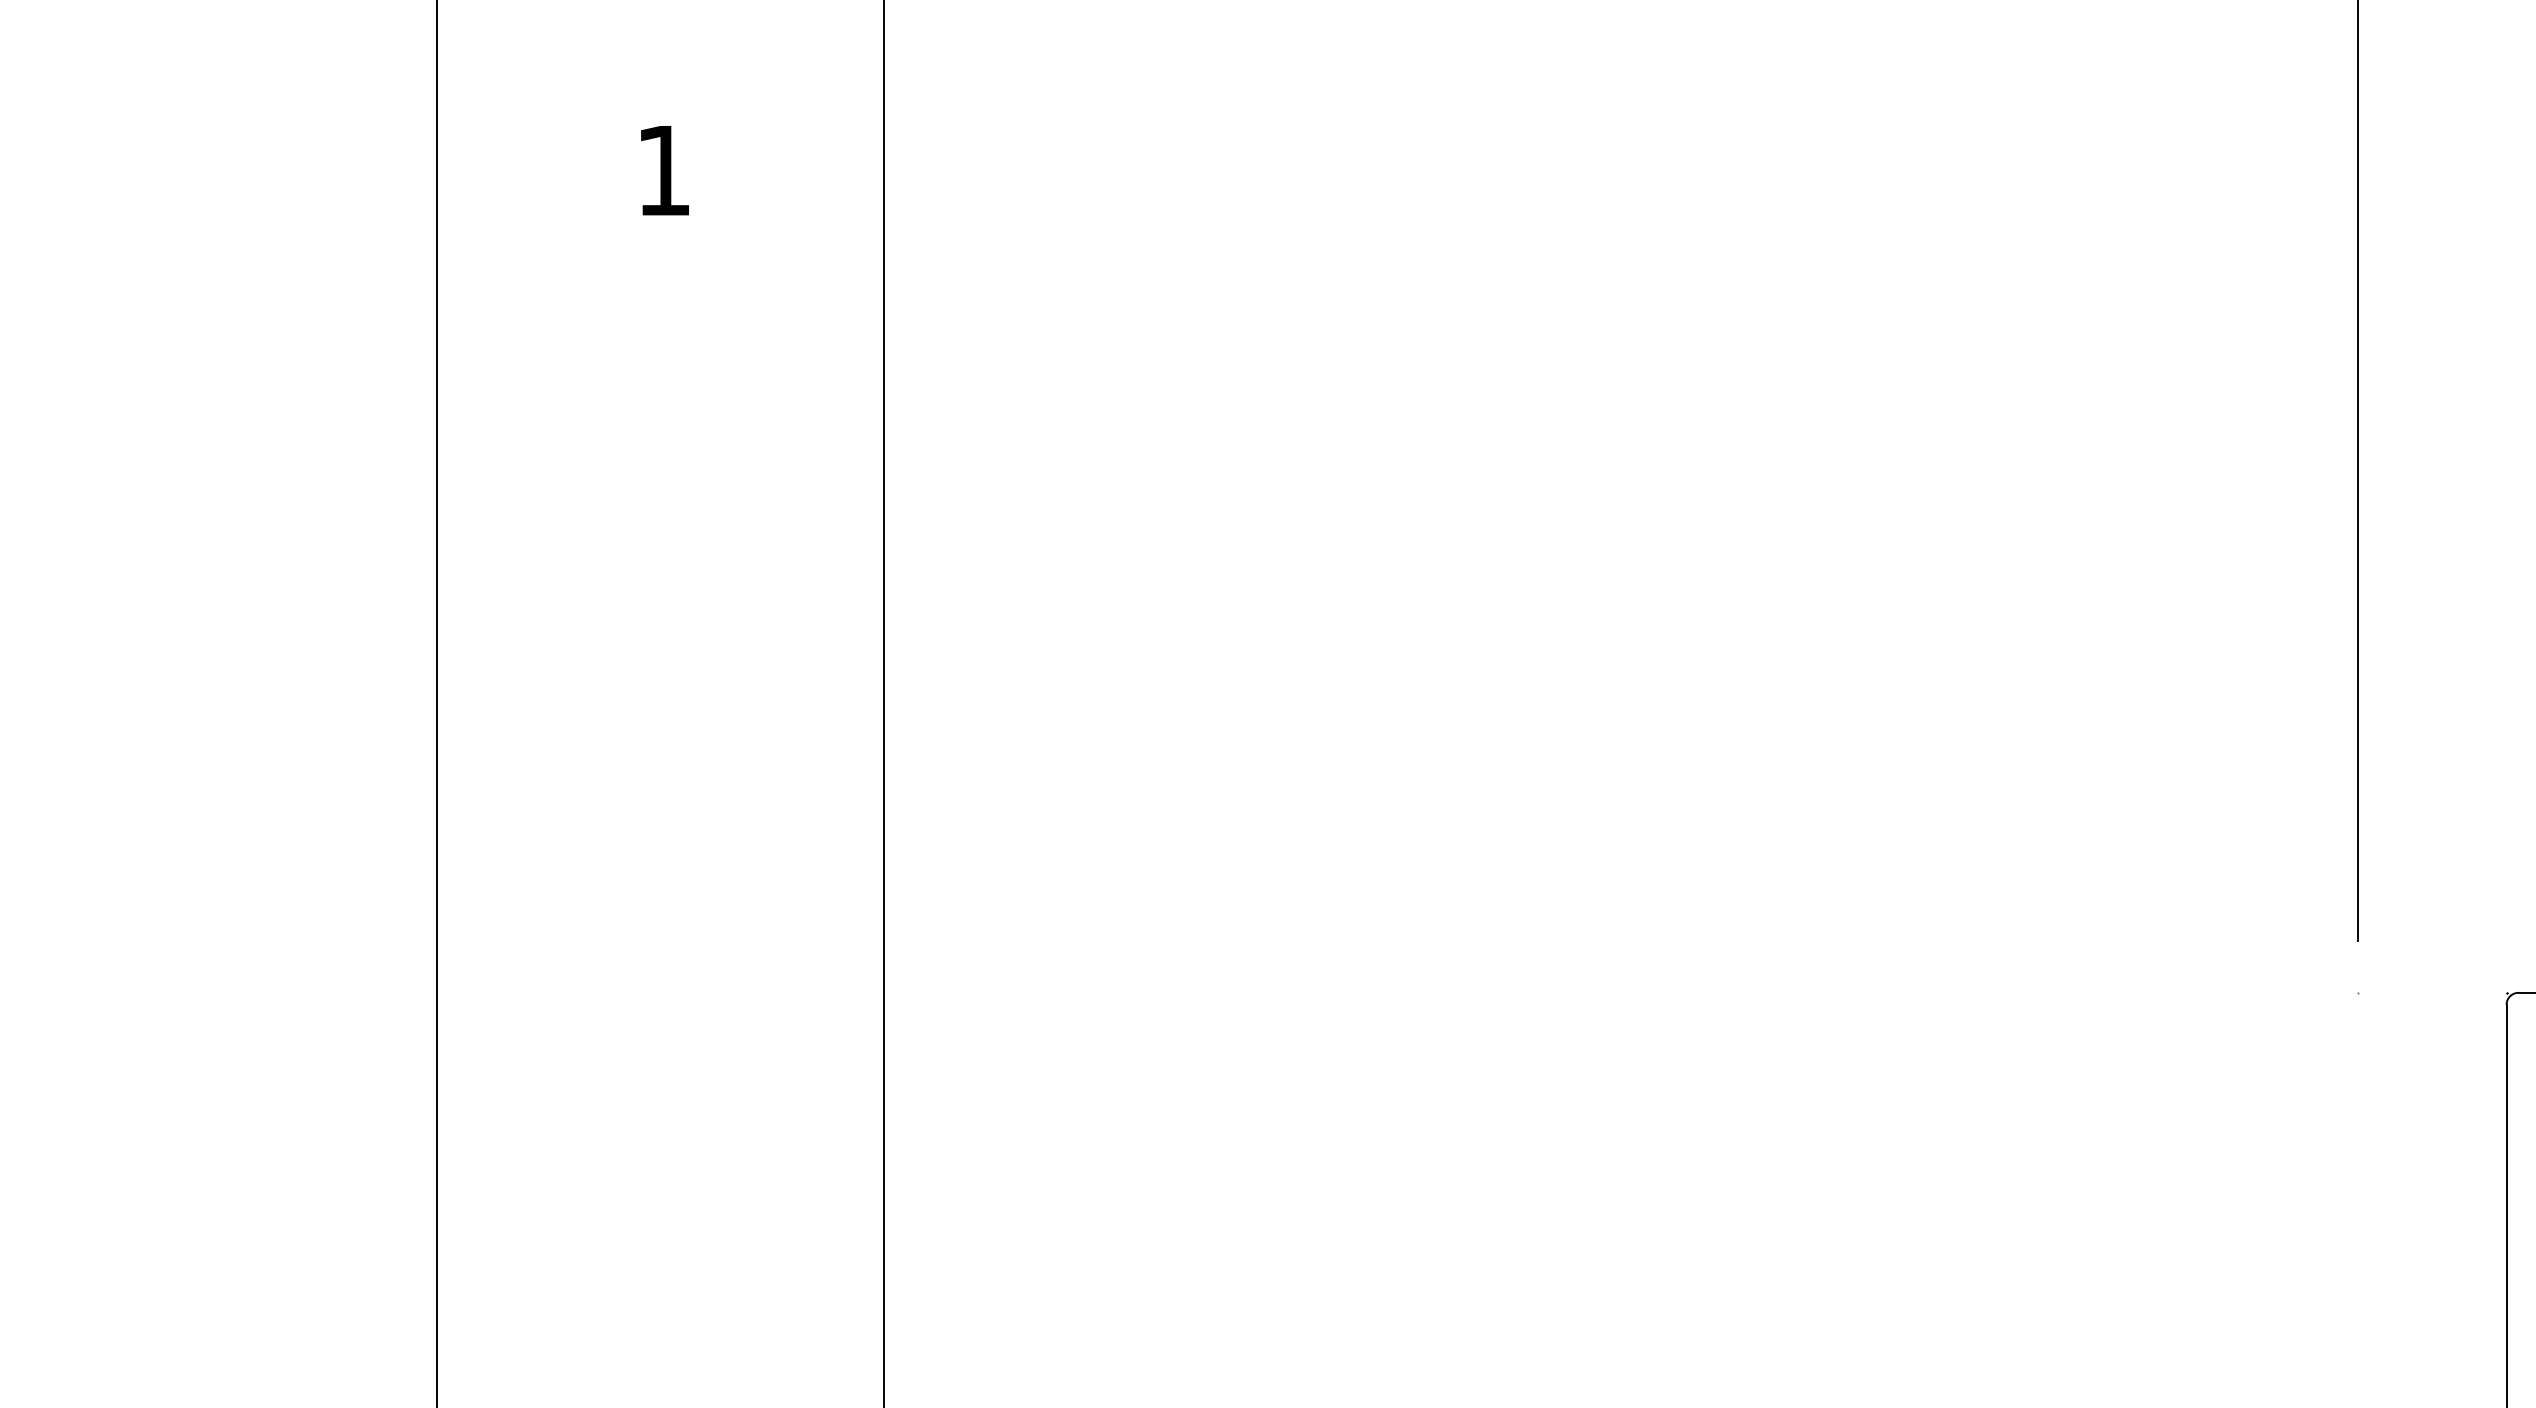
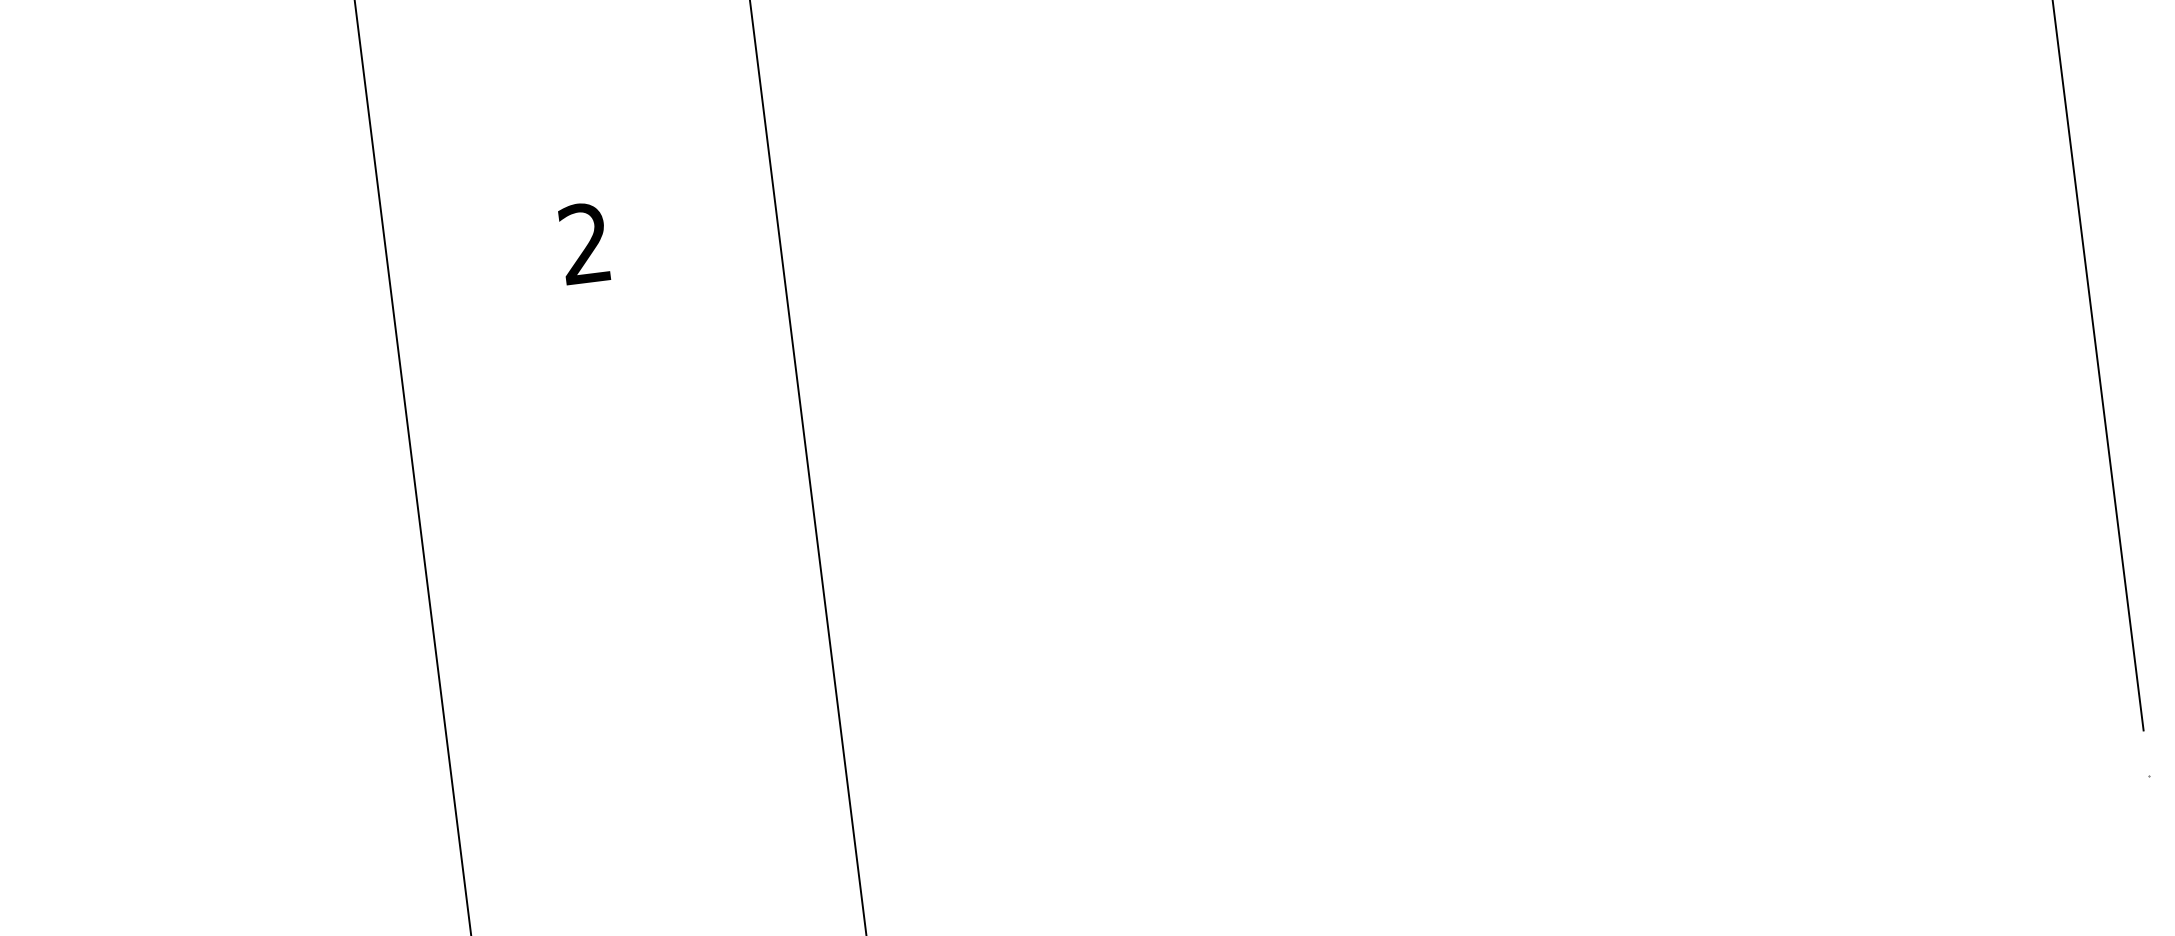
text: (662, 169) -> (583, 242), 1 -> 2

